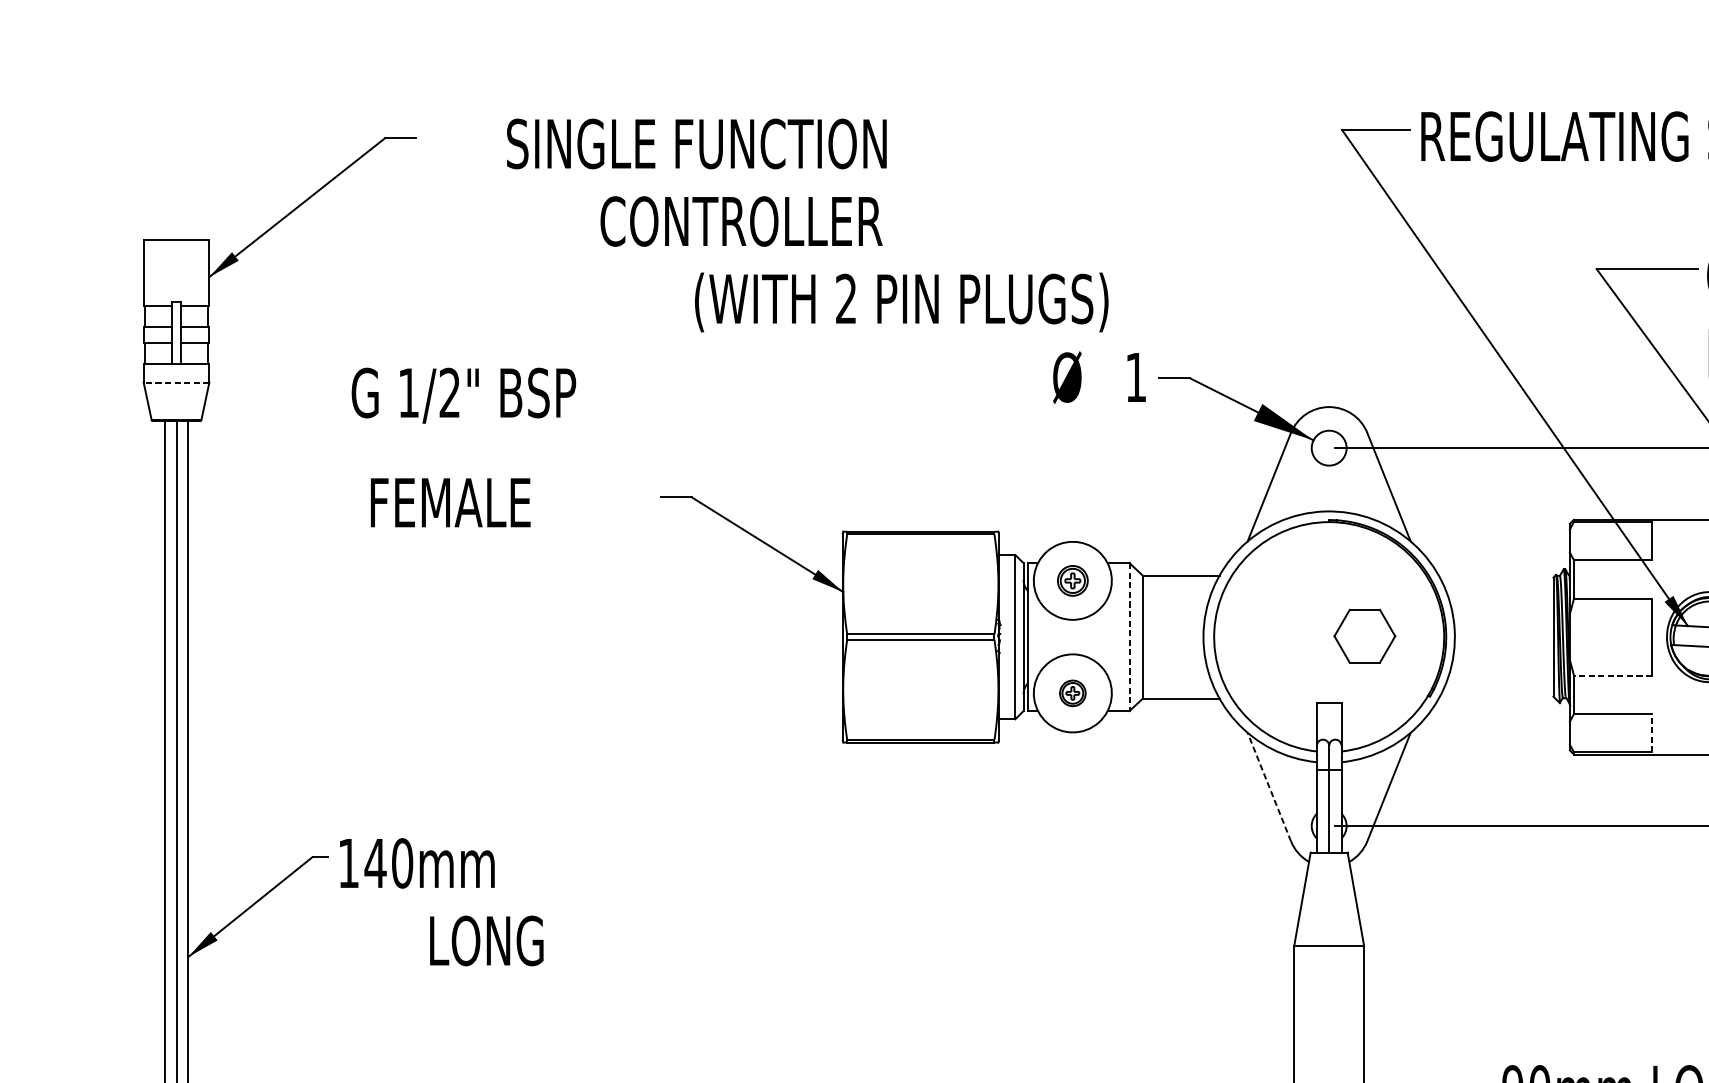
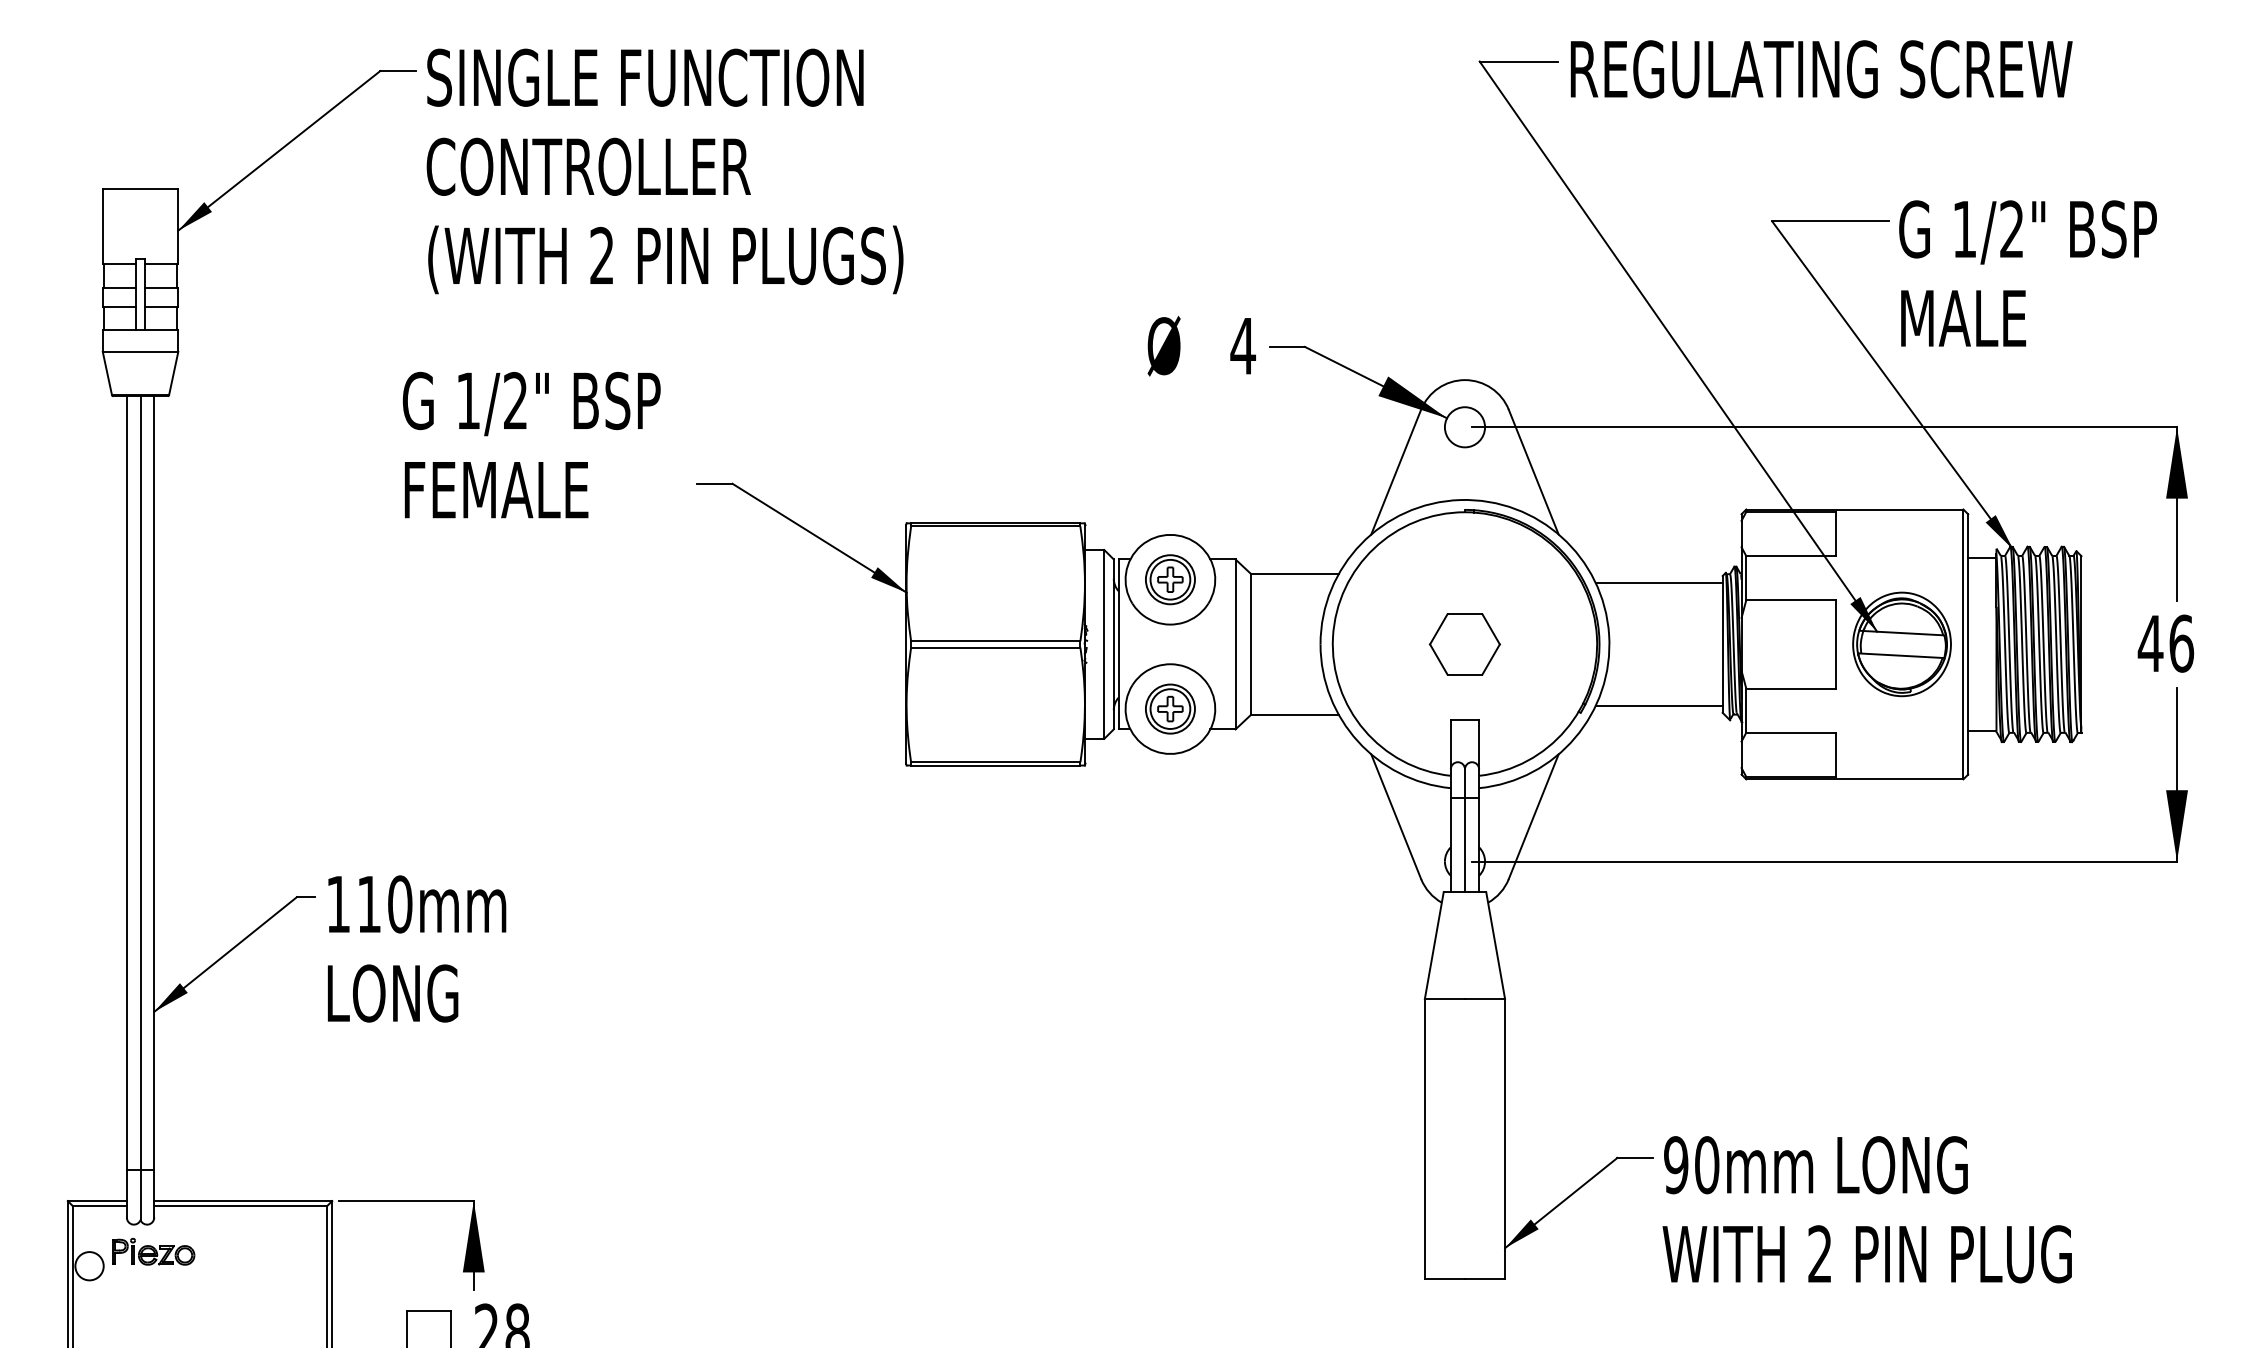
text: (696, 143) -> (645, 77), moved
text: (741, 221) -> (588, 166), moved
text: (901, 302) -> (665, 259), moved
text: (1135, 377) -> (1242, 346), 1 -> 4
line: (176, 382) -> (140, 351), dashed -> solid
text: (463, 395) -> (531, 403), moved
text: (450, 503) -> (496, 490), moved
part: (1072, 580) -> (1170, 579), size x1.43
line: (1497, 584) -> (1658, 583), added
part: (1364, 636) -> (1464, 644), moved
line: (1129, 637) -> (1235, 644), dashed -> solid
line: (1613, 675) -> (1791, 688), dashed -> solid
line: (1497, 690) -> (1658, 705), added
part: (1072, 692) -> (1170, 708), size x1.67
line: (1652, 732) -> (1836, 754), dashed -> solid
line: (1269, 786) -> (1396, 816), dashed -> solid
text: (375, 863) -> (369, 904), 140mm -> 110mm
text: (487, 940) -> (393, 993), moved

